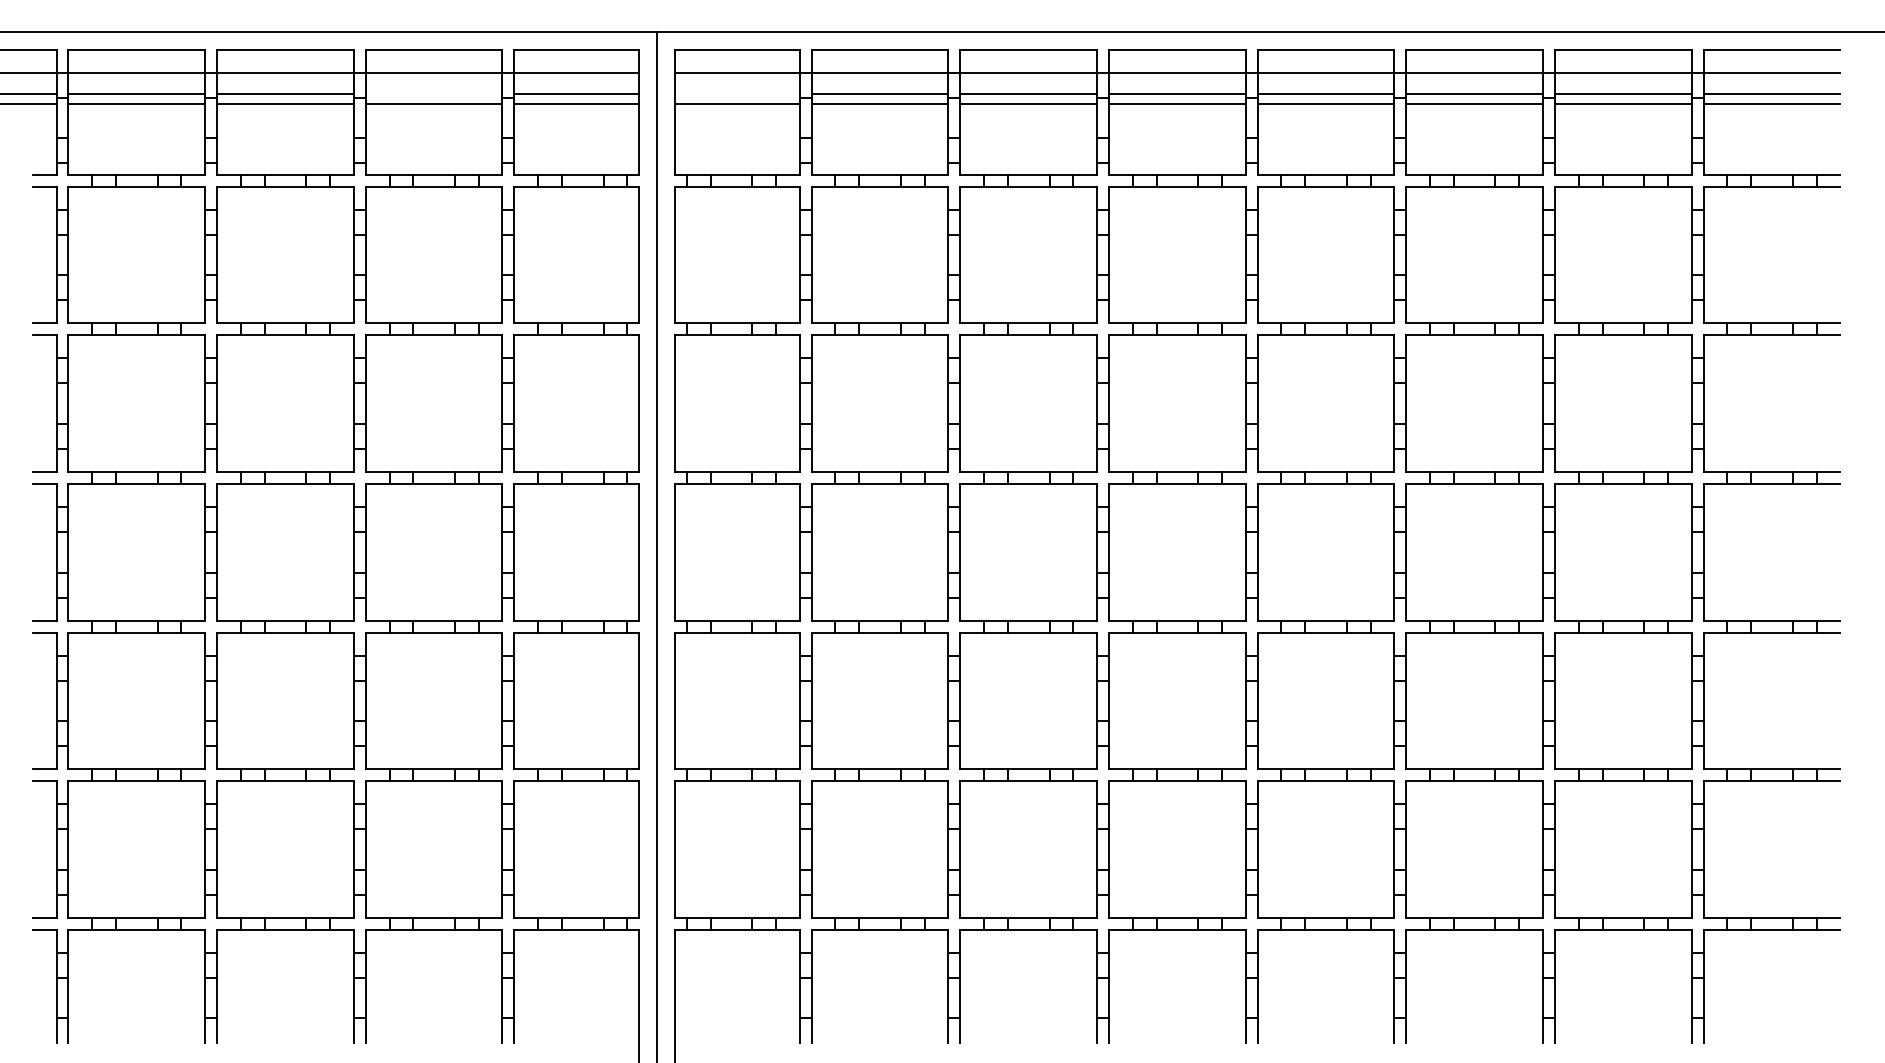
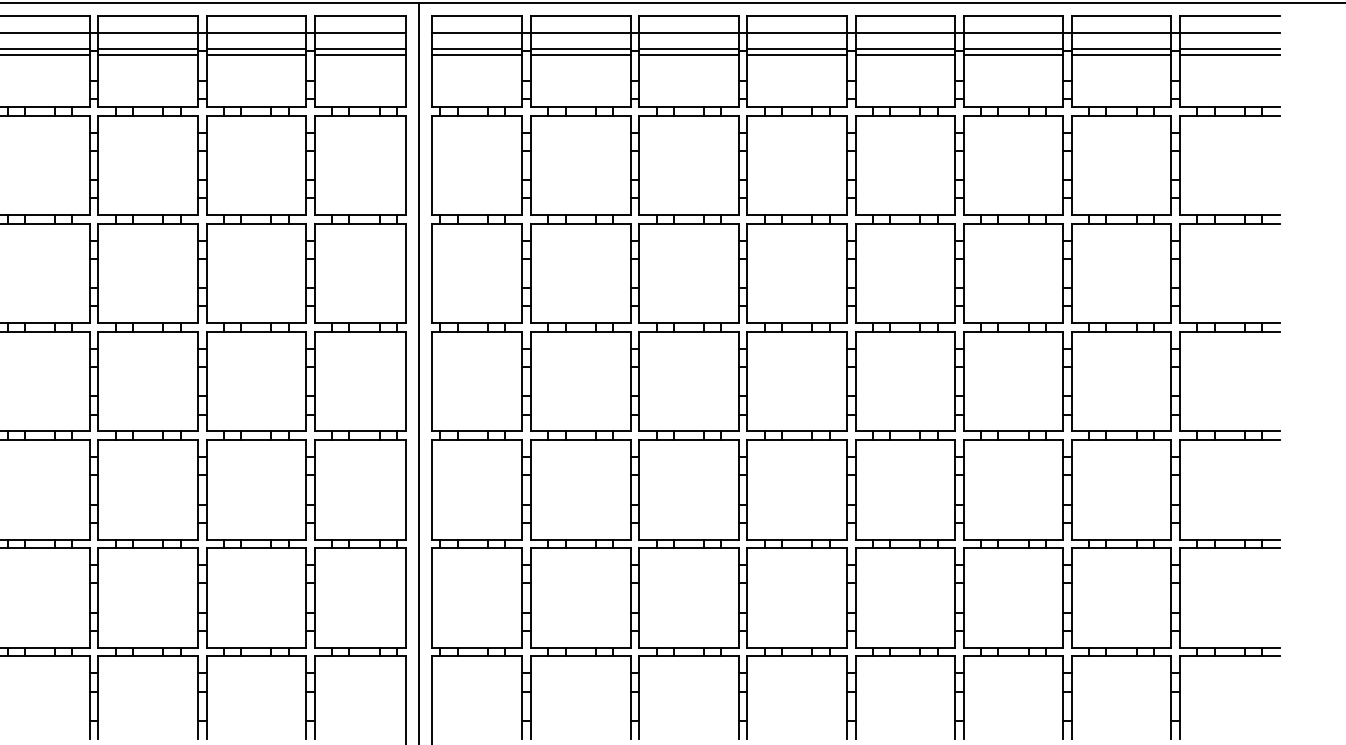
line: (433, 94) -> (255, 48), added
line: (736, 94) -> (476, 48), added

